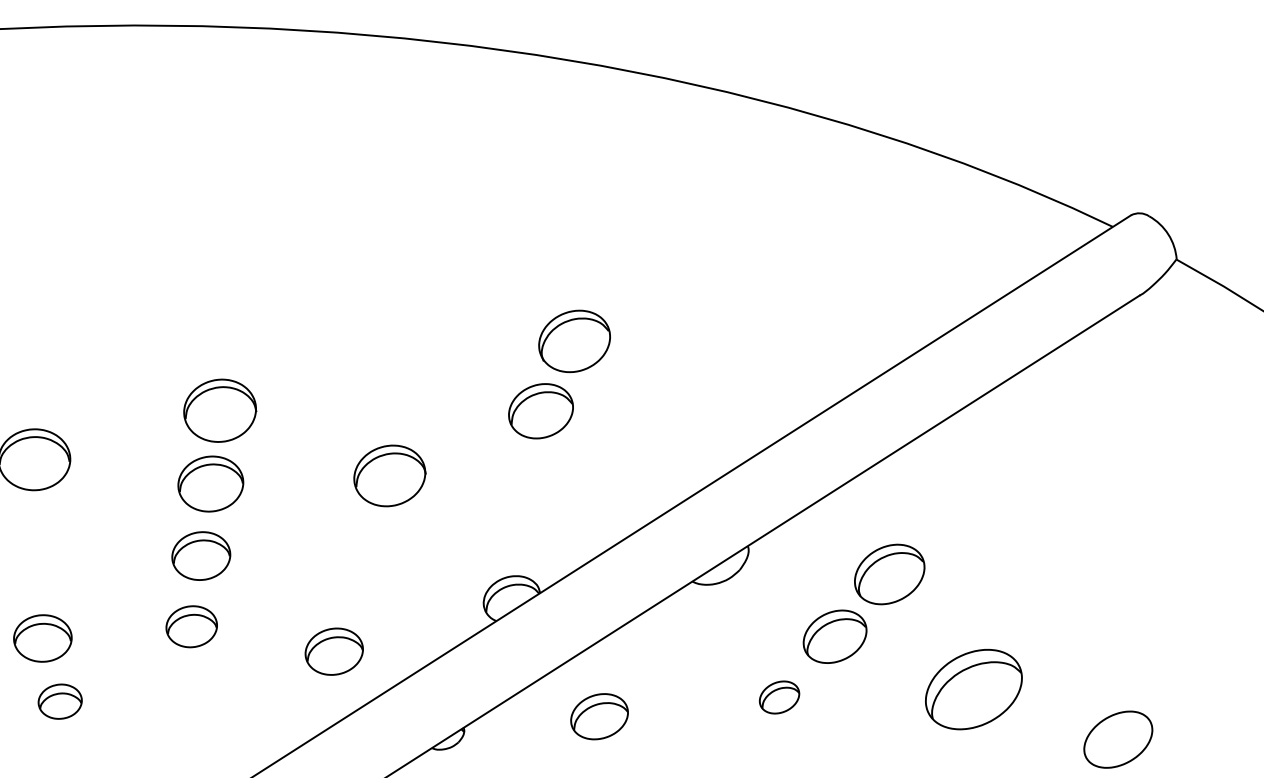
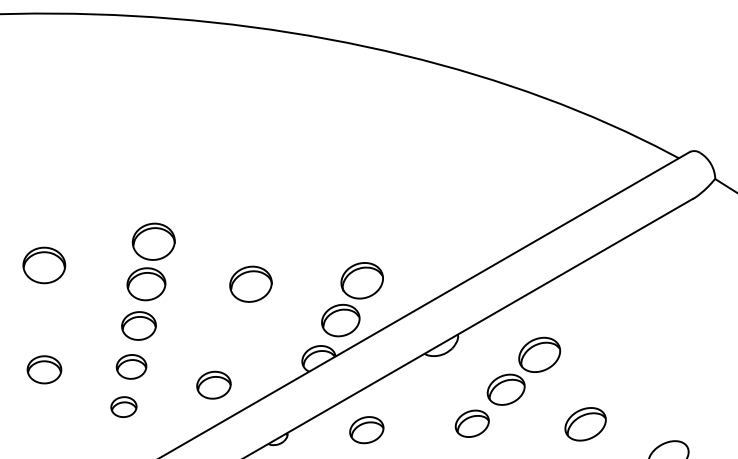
part: (559, 374) -> (352, 299), moved
part: (973, 690) -> (585, 424), size x0.71
part: (778, 697) -> (471, 423), size x1.43
part: (59, 700) -> (123, 406), moved

